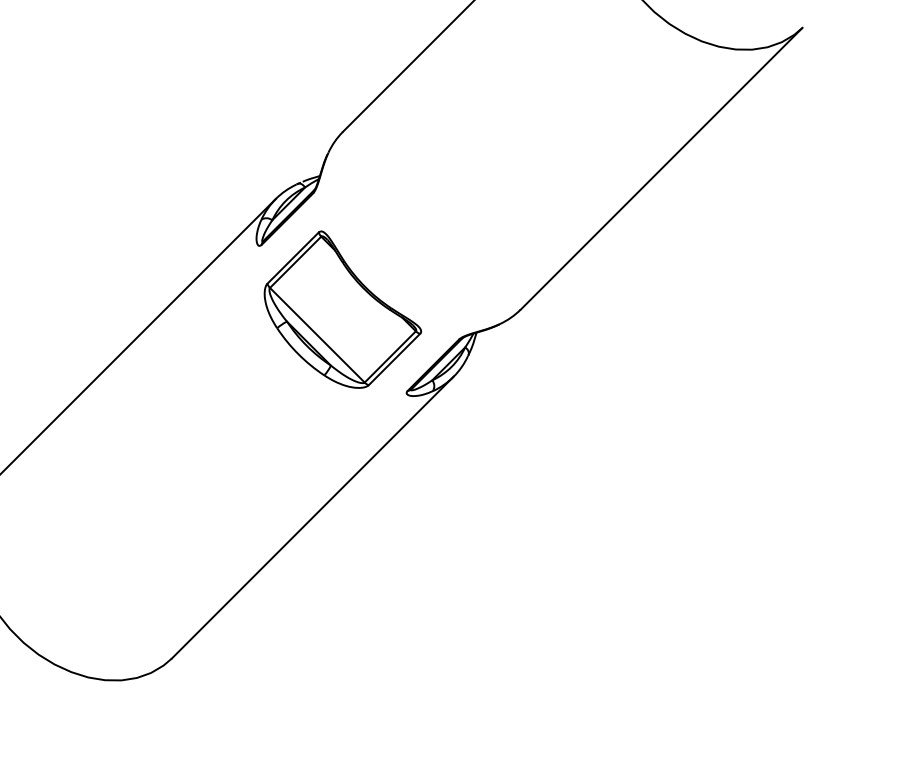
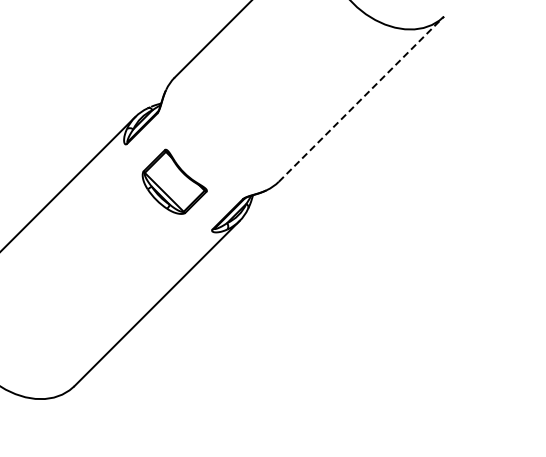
line: (661, 169) -> (361, 99), solid -> dashed
part: (342, 309) -> (174, 181), size x0.7

